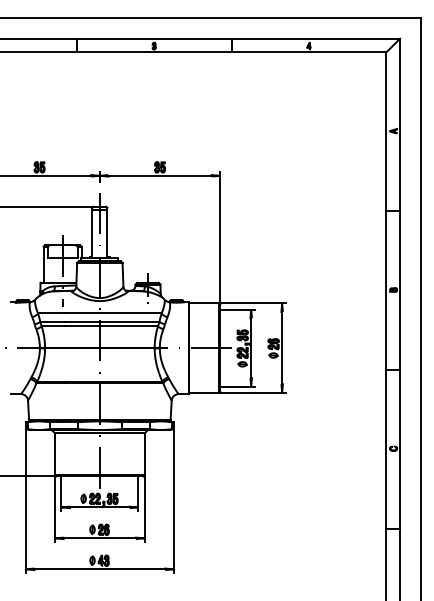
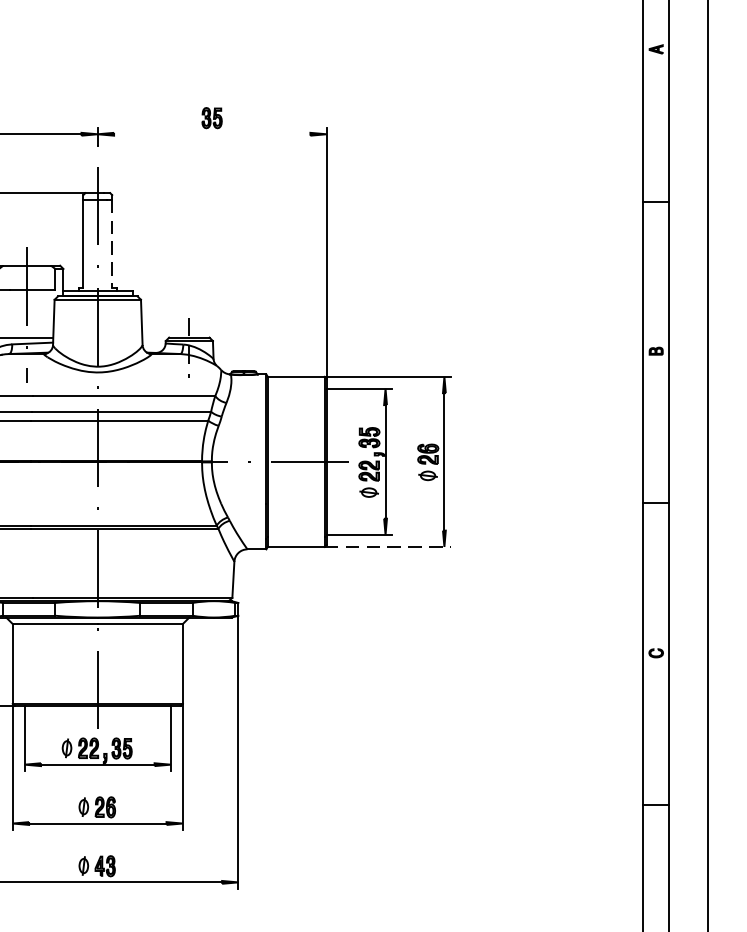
line: (159, 175) -> (211, 133), removed
line: (107, 233) -> (112, 243), solid -> dashed
line: (252, 392) -> (388, 546), solid -> dashed

